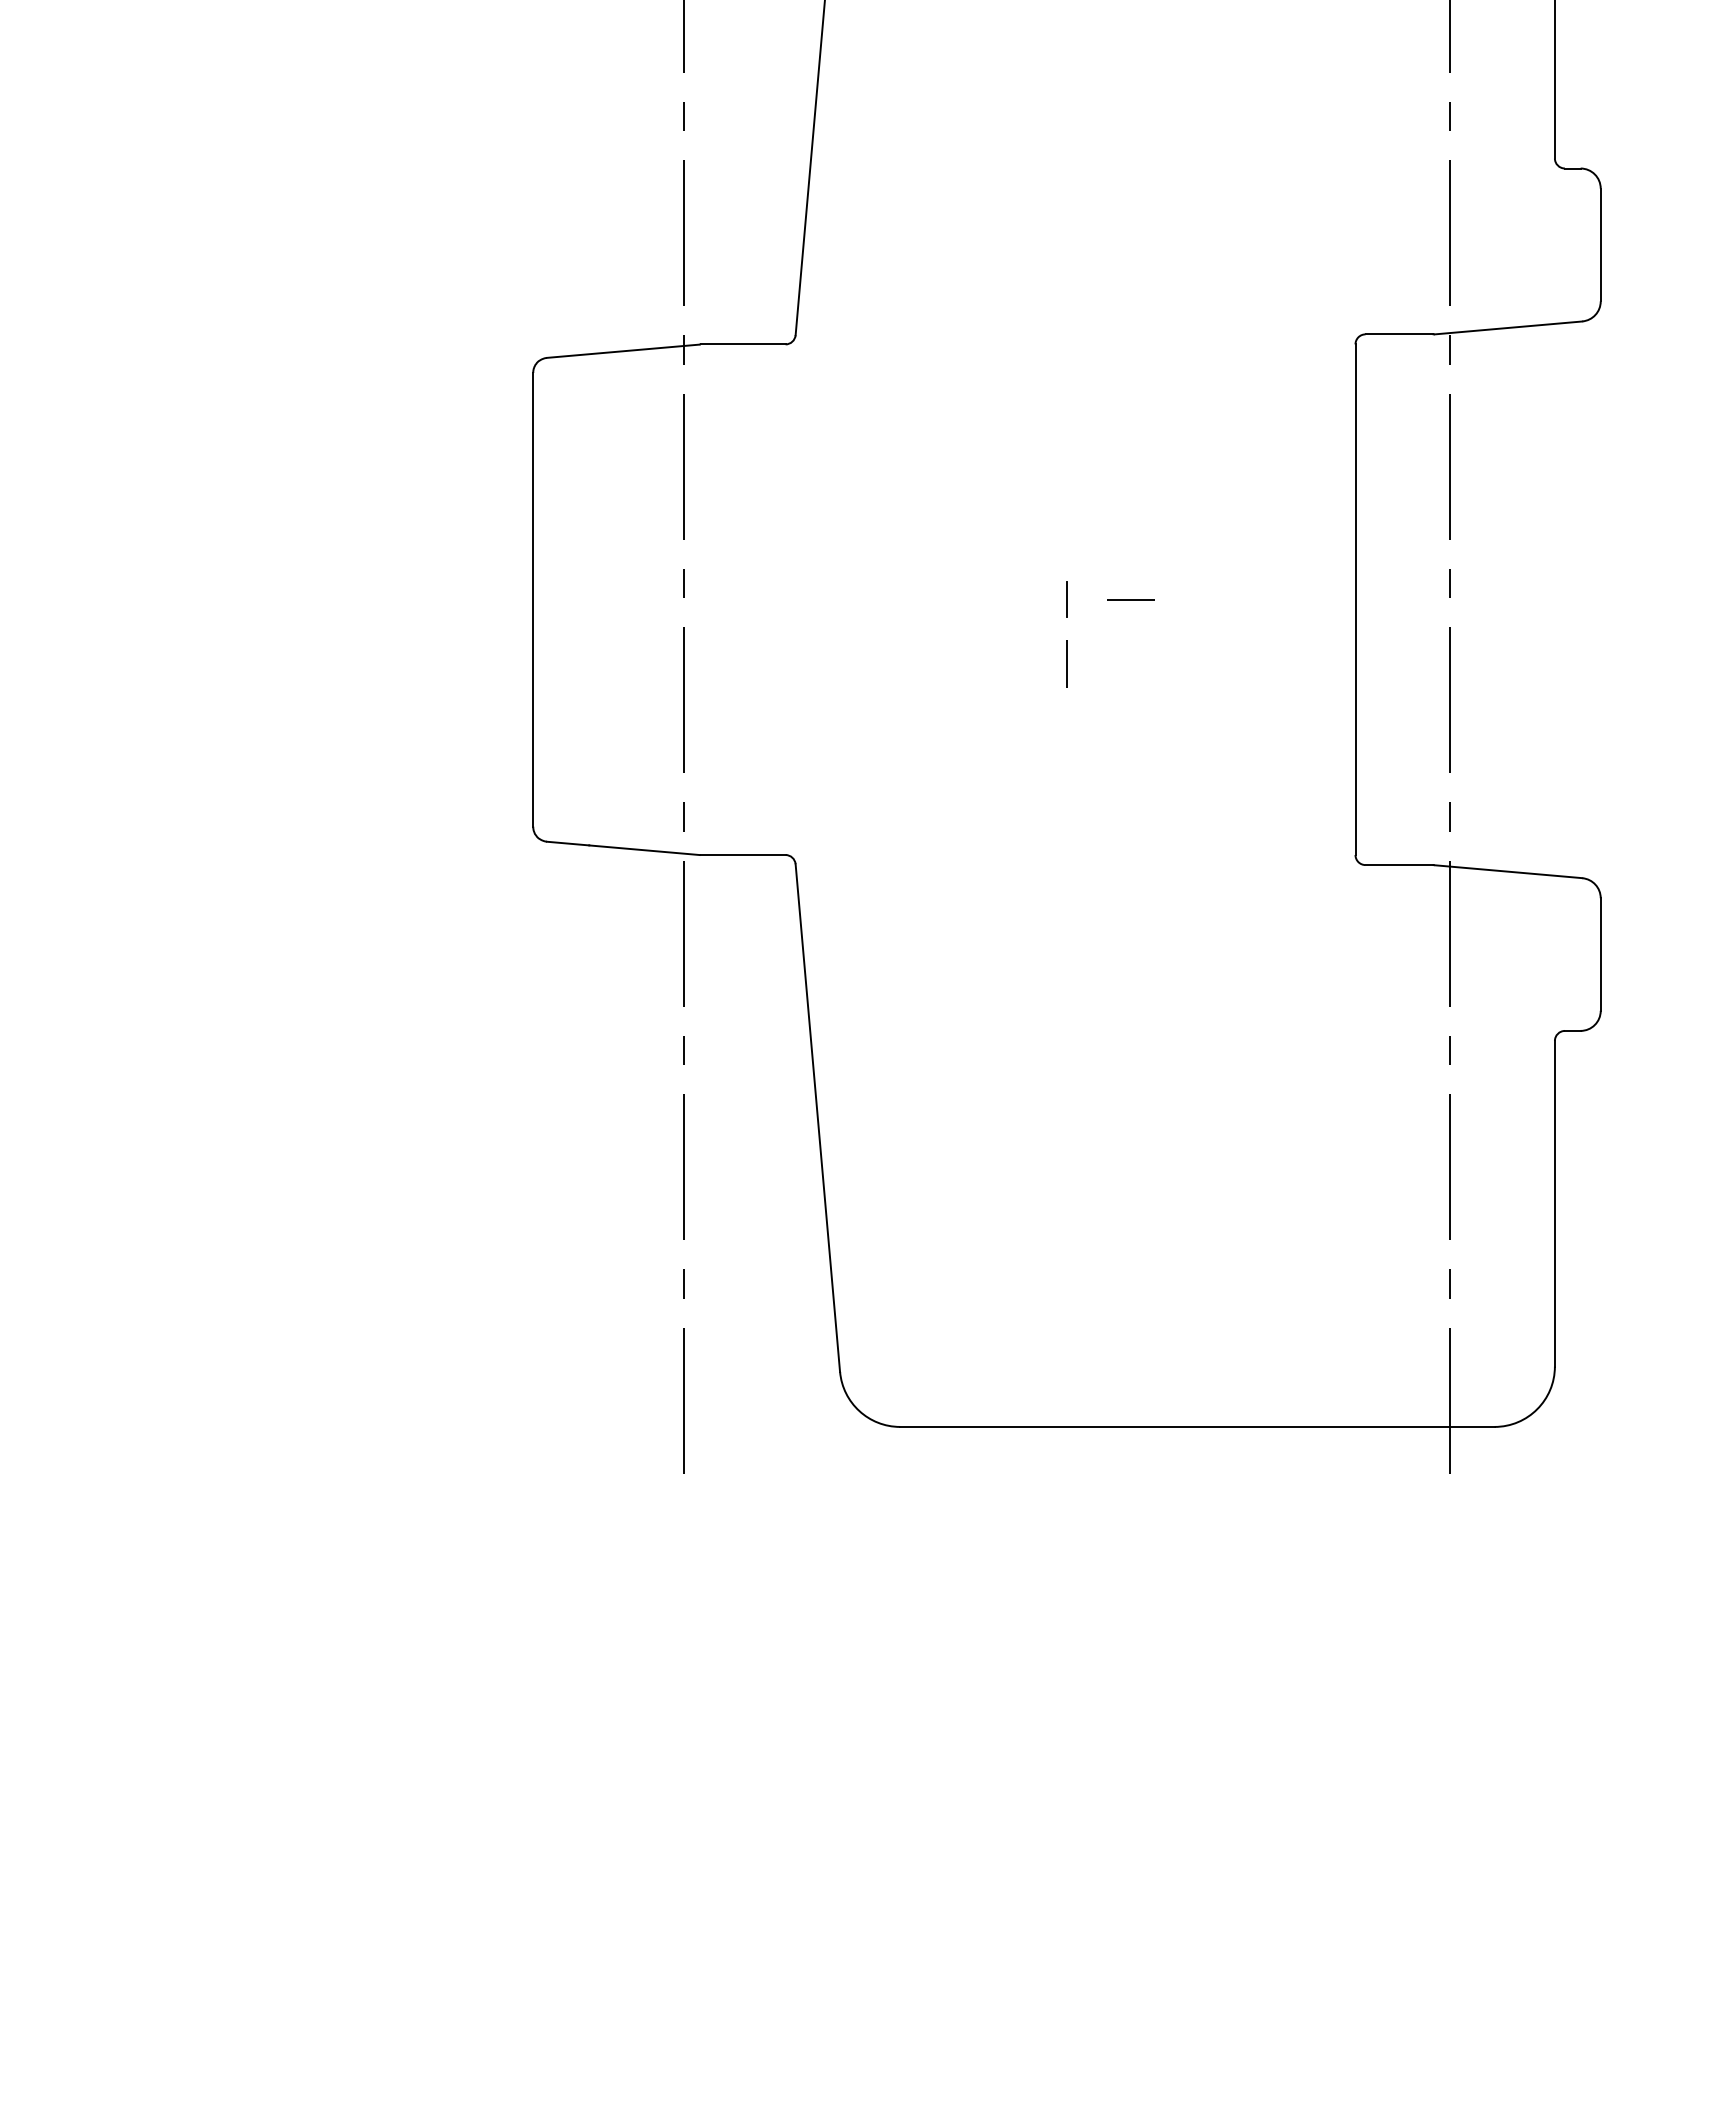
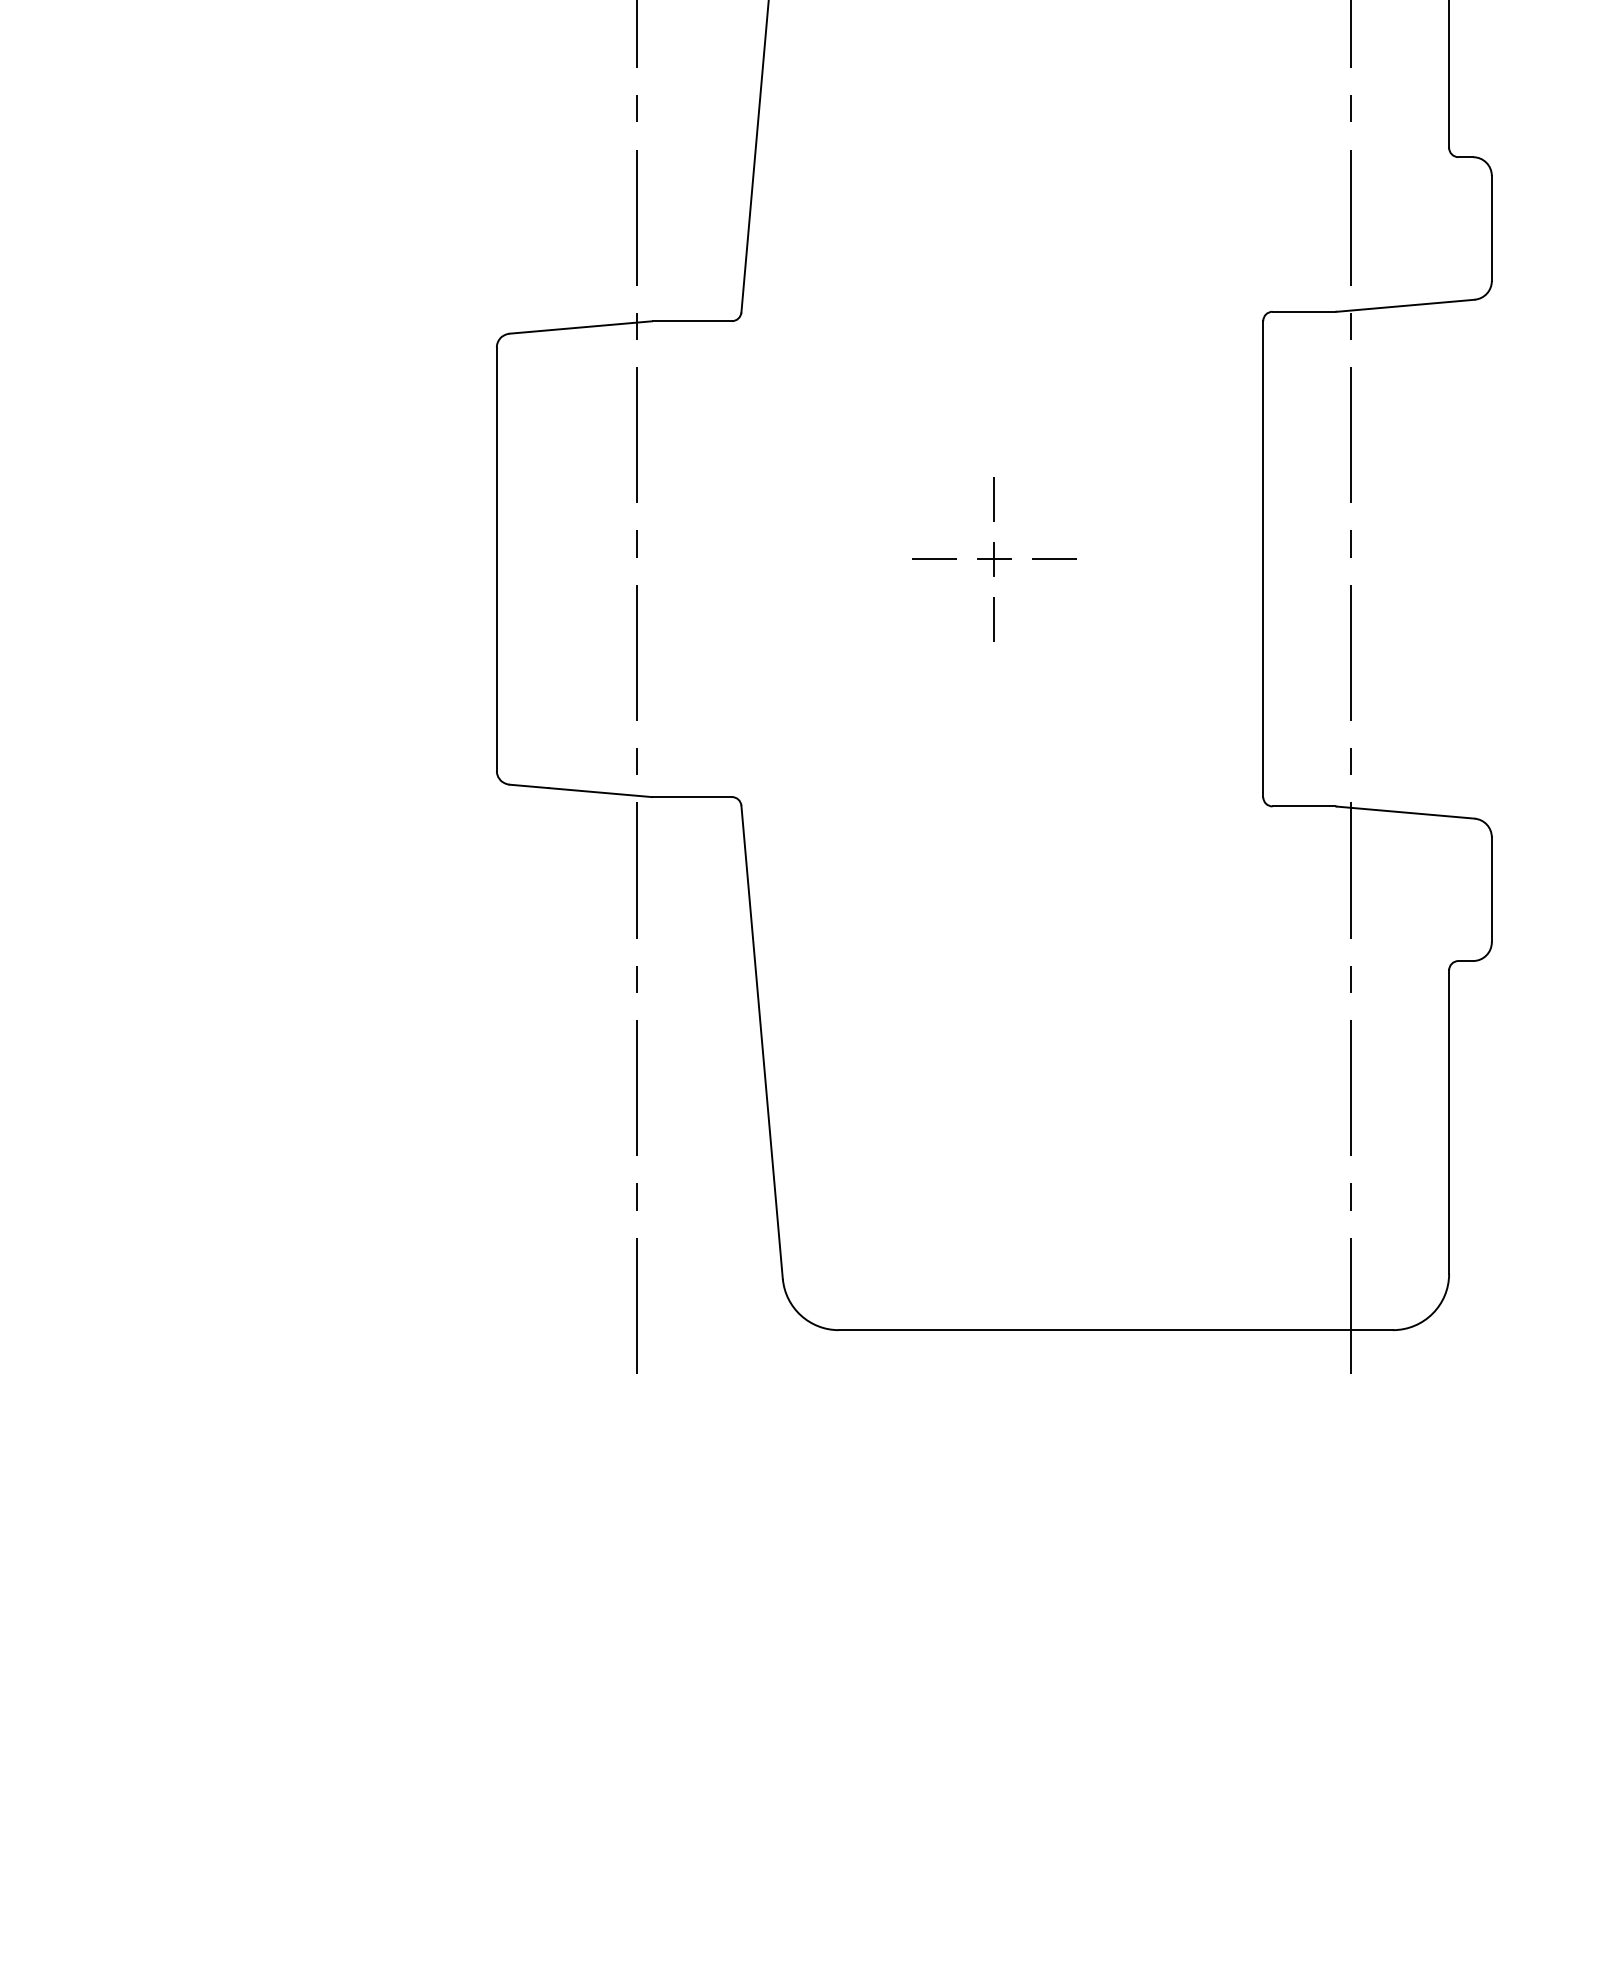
line: (1067, 535) -> (994, 499), added
line: (1002, 599) -> (934, 558), added
line: (1066, 599) -> (993, 558), added

